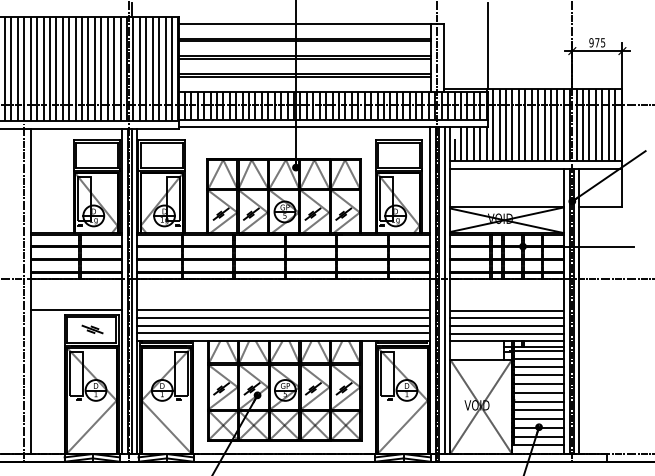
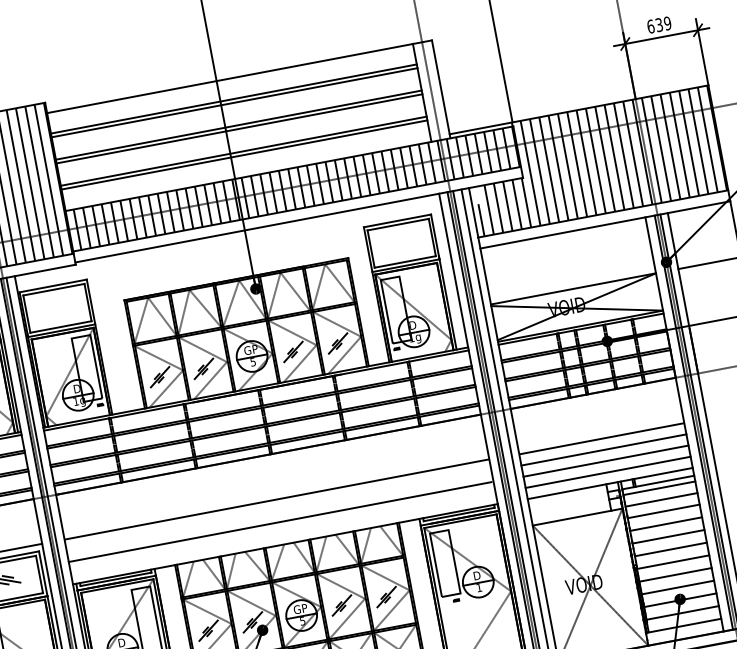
text: (597, 42) -> (659, 24), 975 -> 639
line: (282, 317) -> (277, 510), removed
line: (282, 333) -> (281, 533), removed

